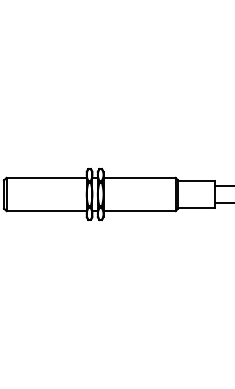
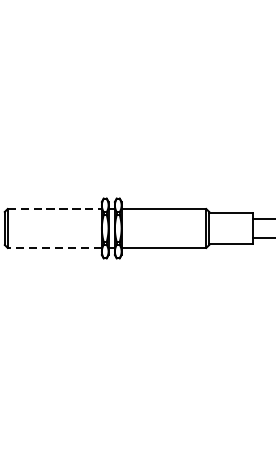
line: (47, 177) -> (55, 208), solid -> dashed
line: (46, 211) -> (54, 248), solid -> dashed

